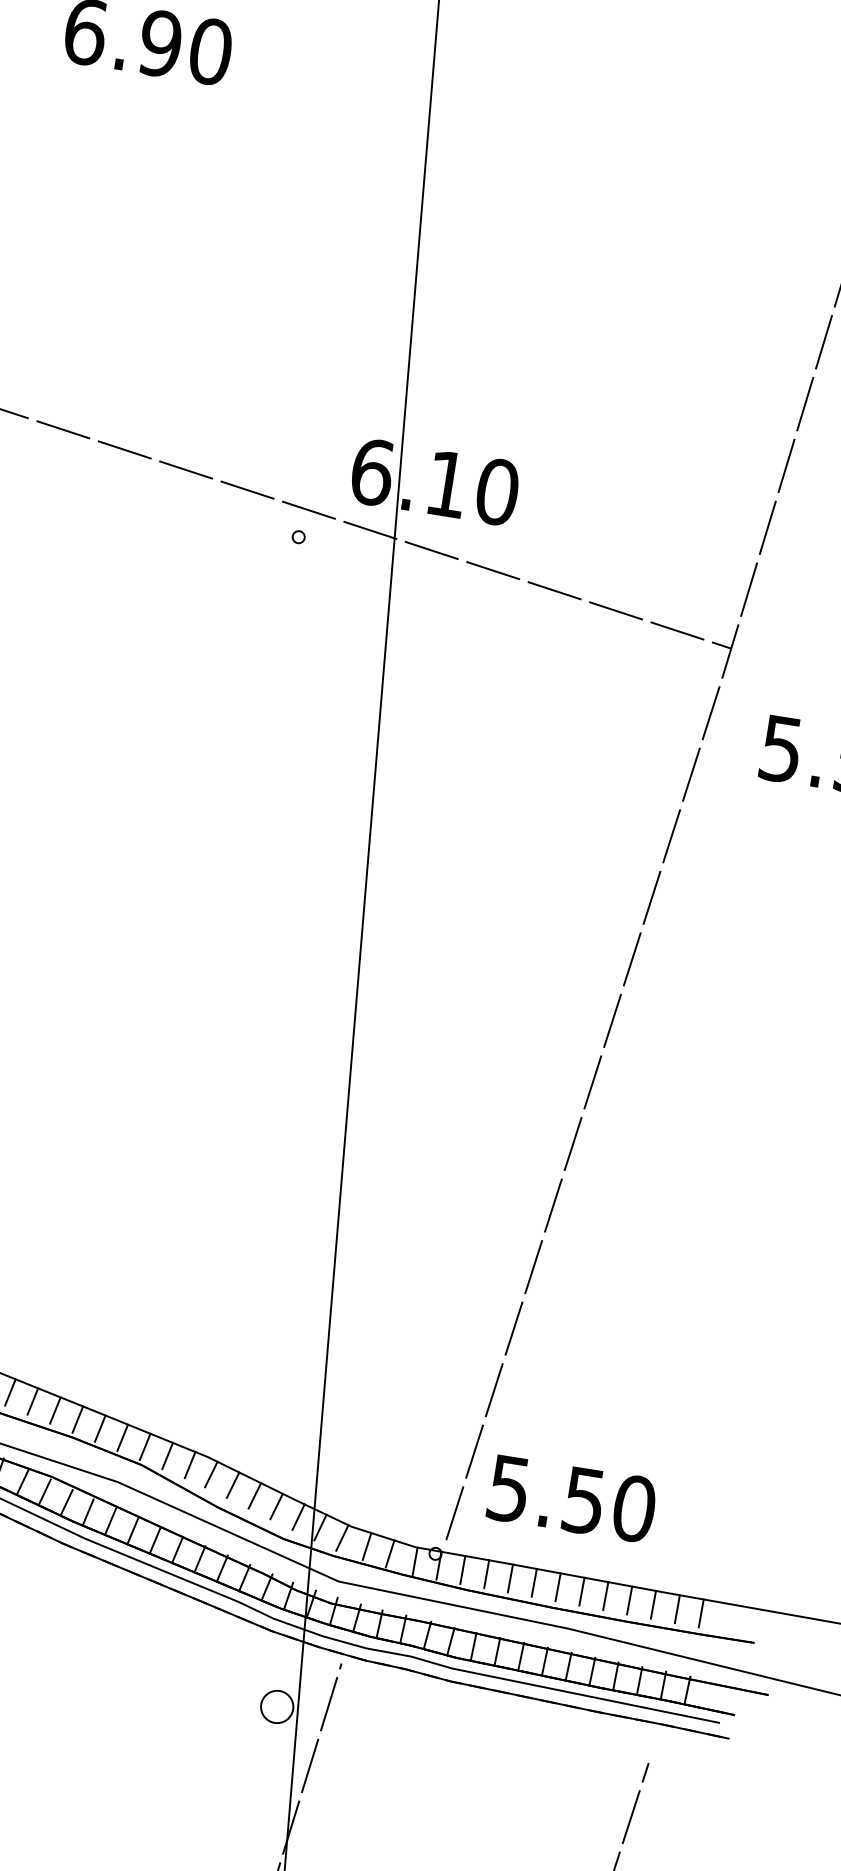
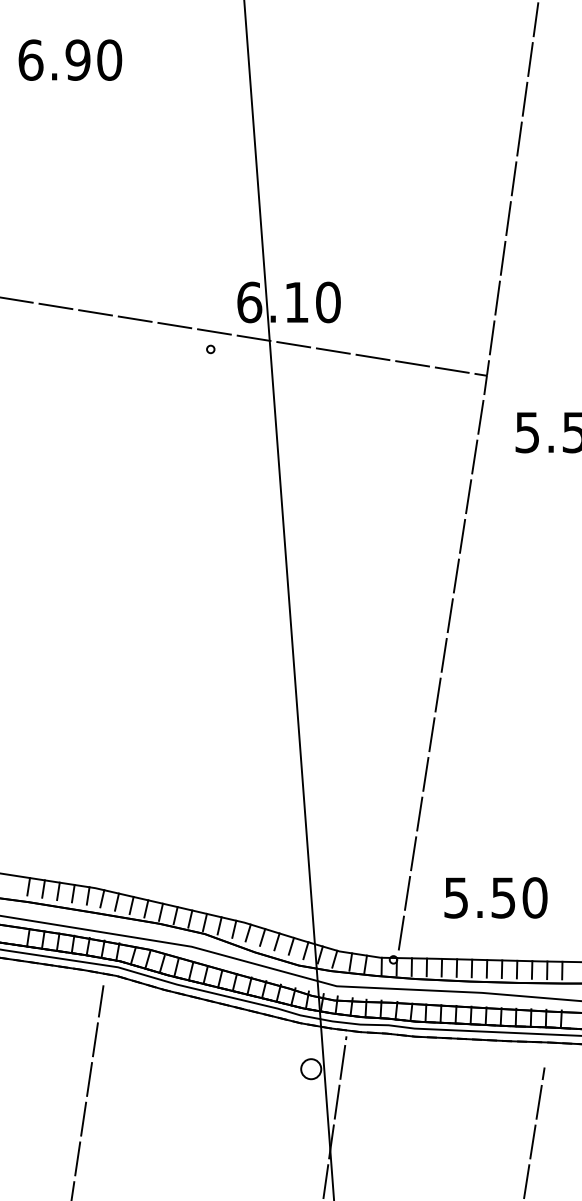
text: (571, 1498) -> (495, 897), moved

